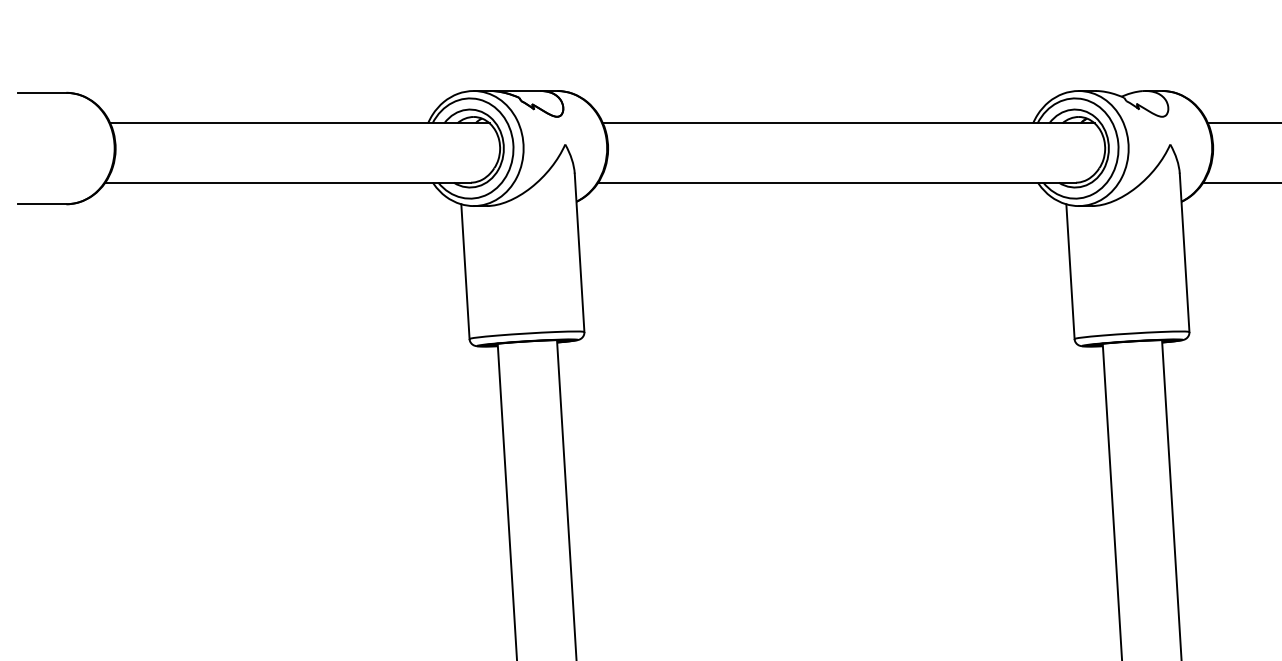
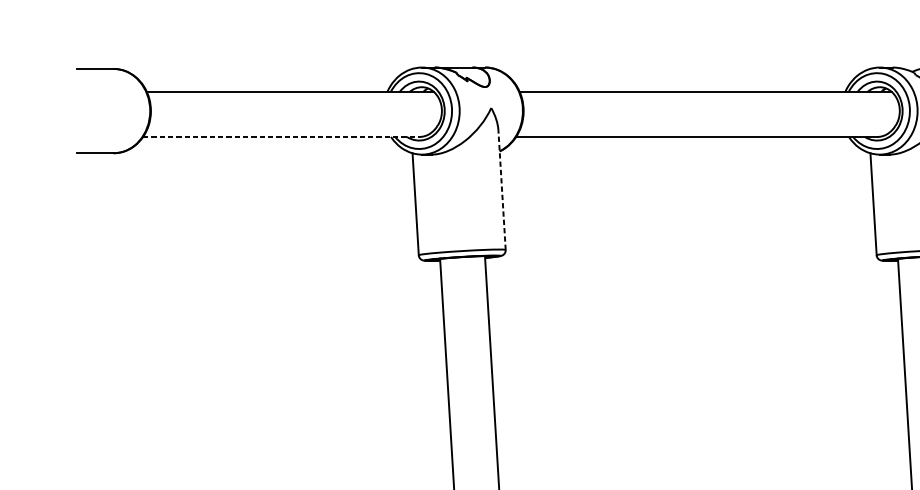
line: (288, 182) -> (281, 136), solid -> dashed
line: (579, 252) -> (501, 189), solid -> dashed

